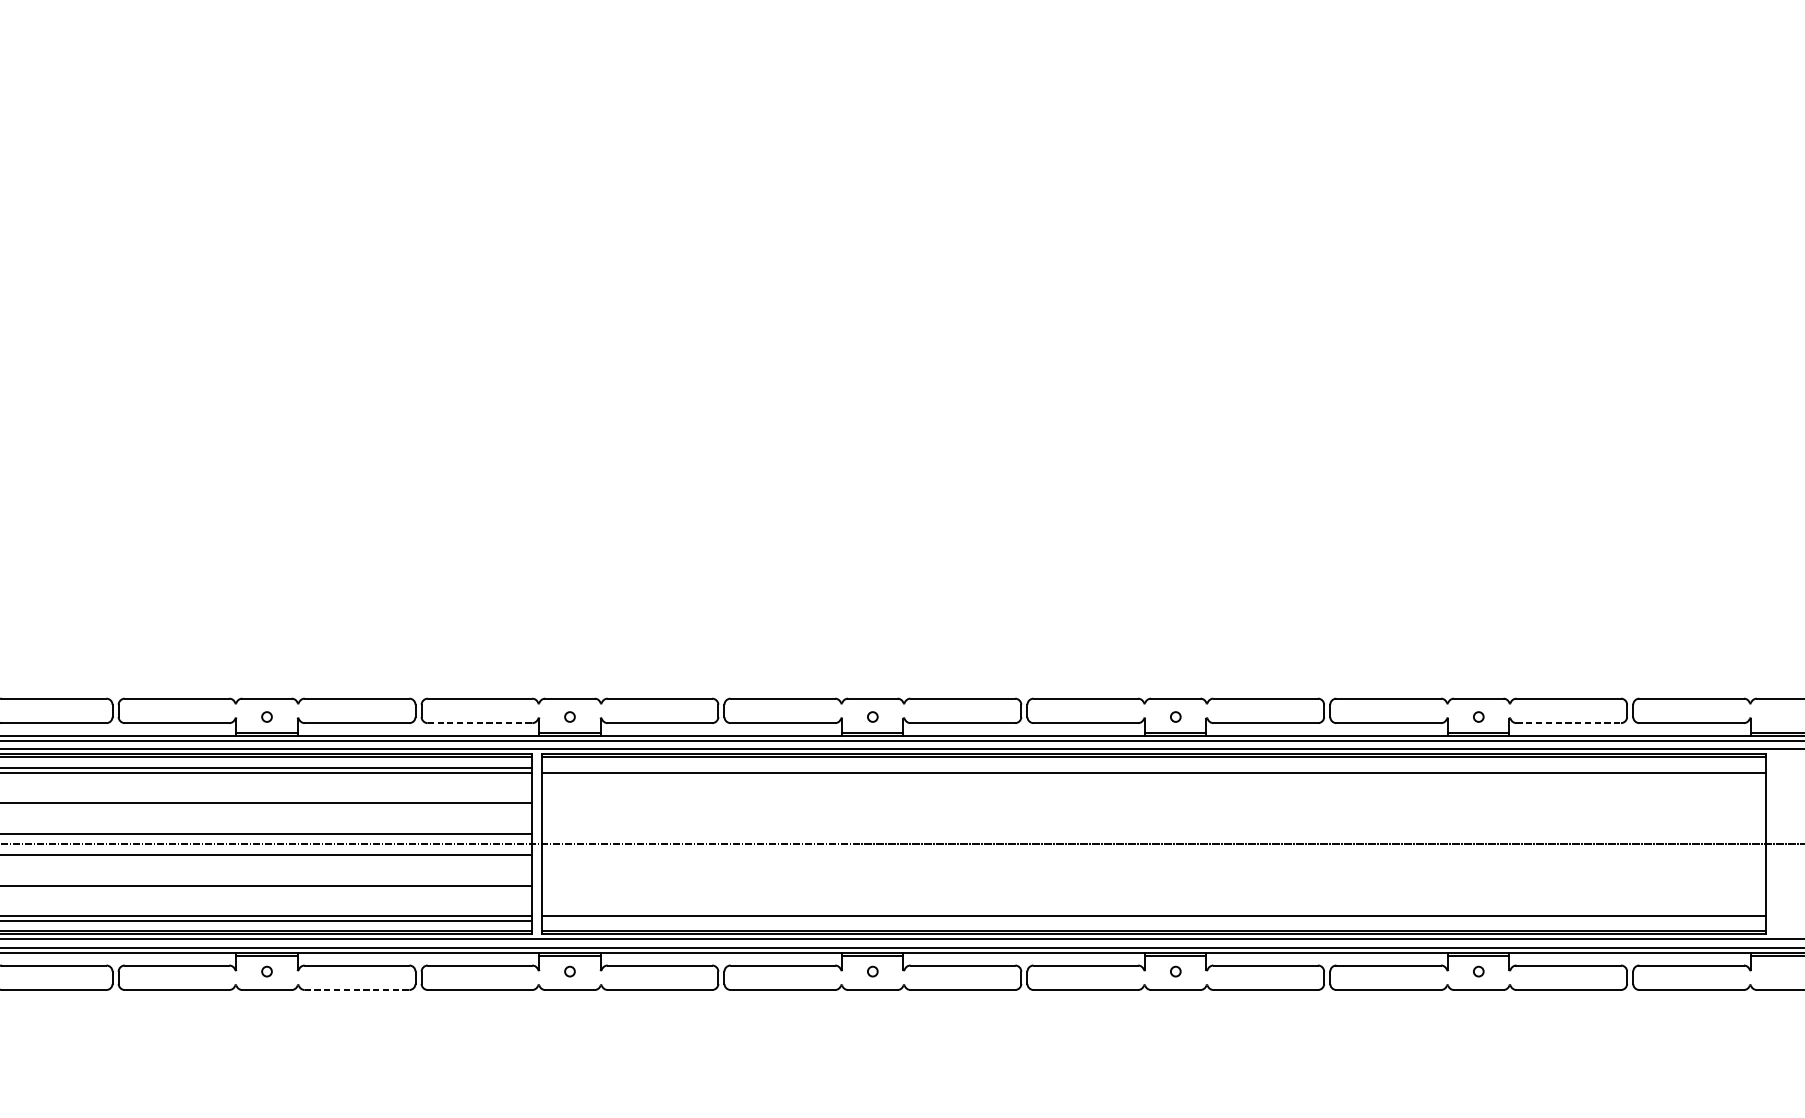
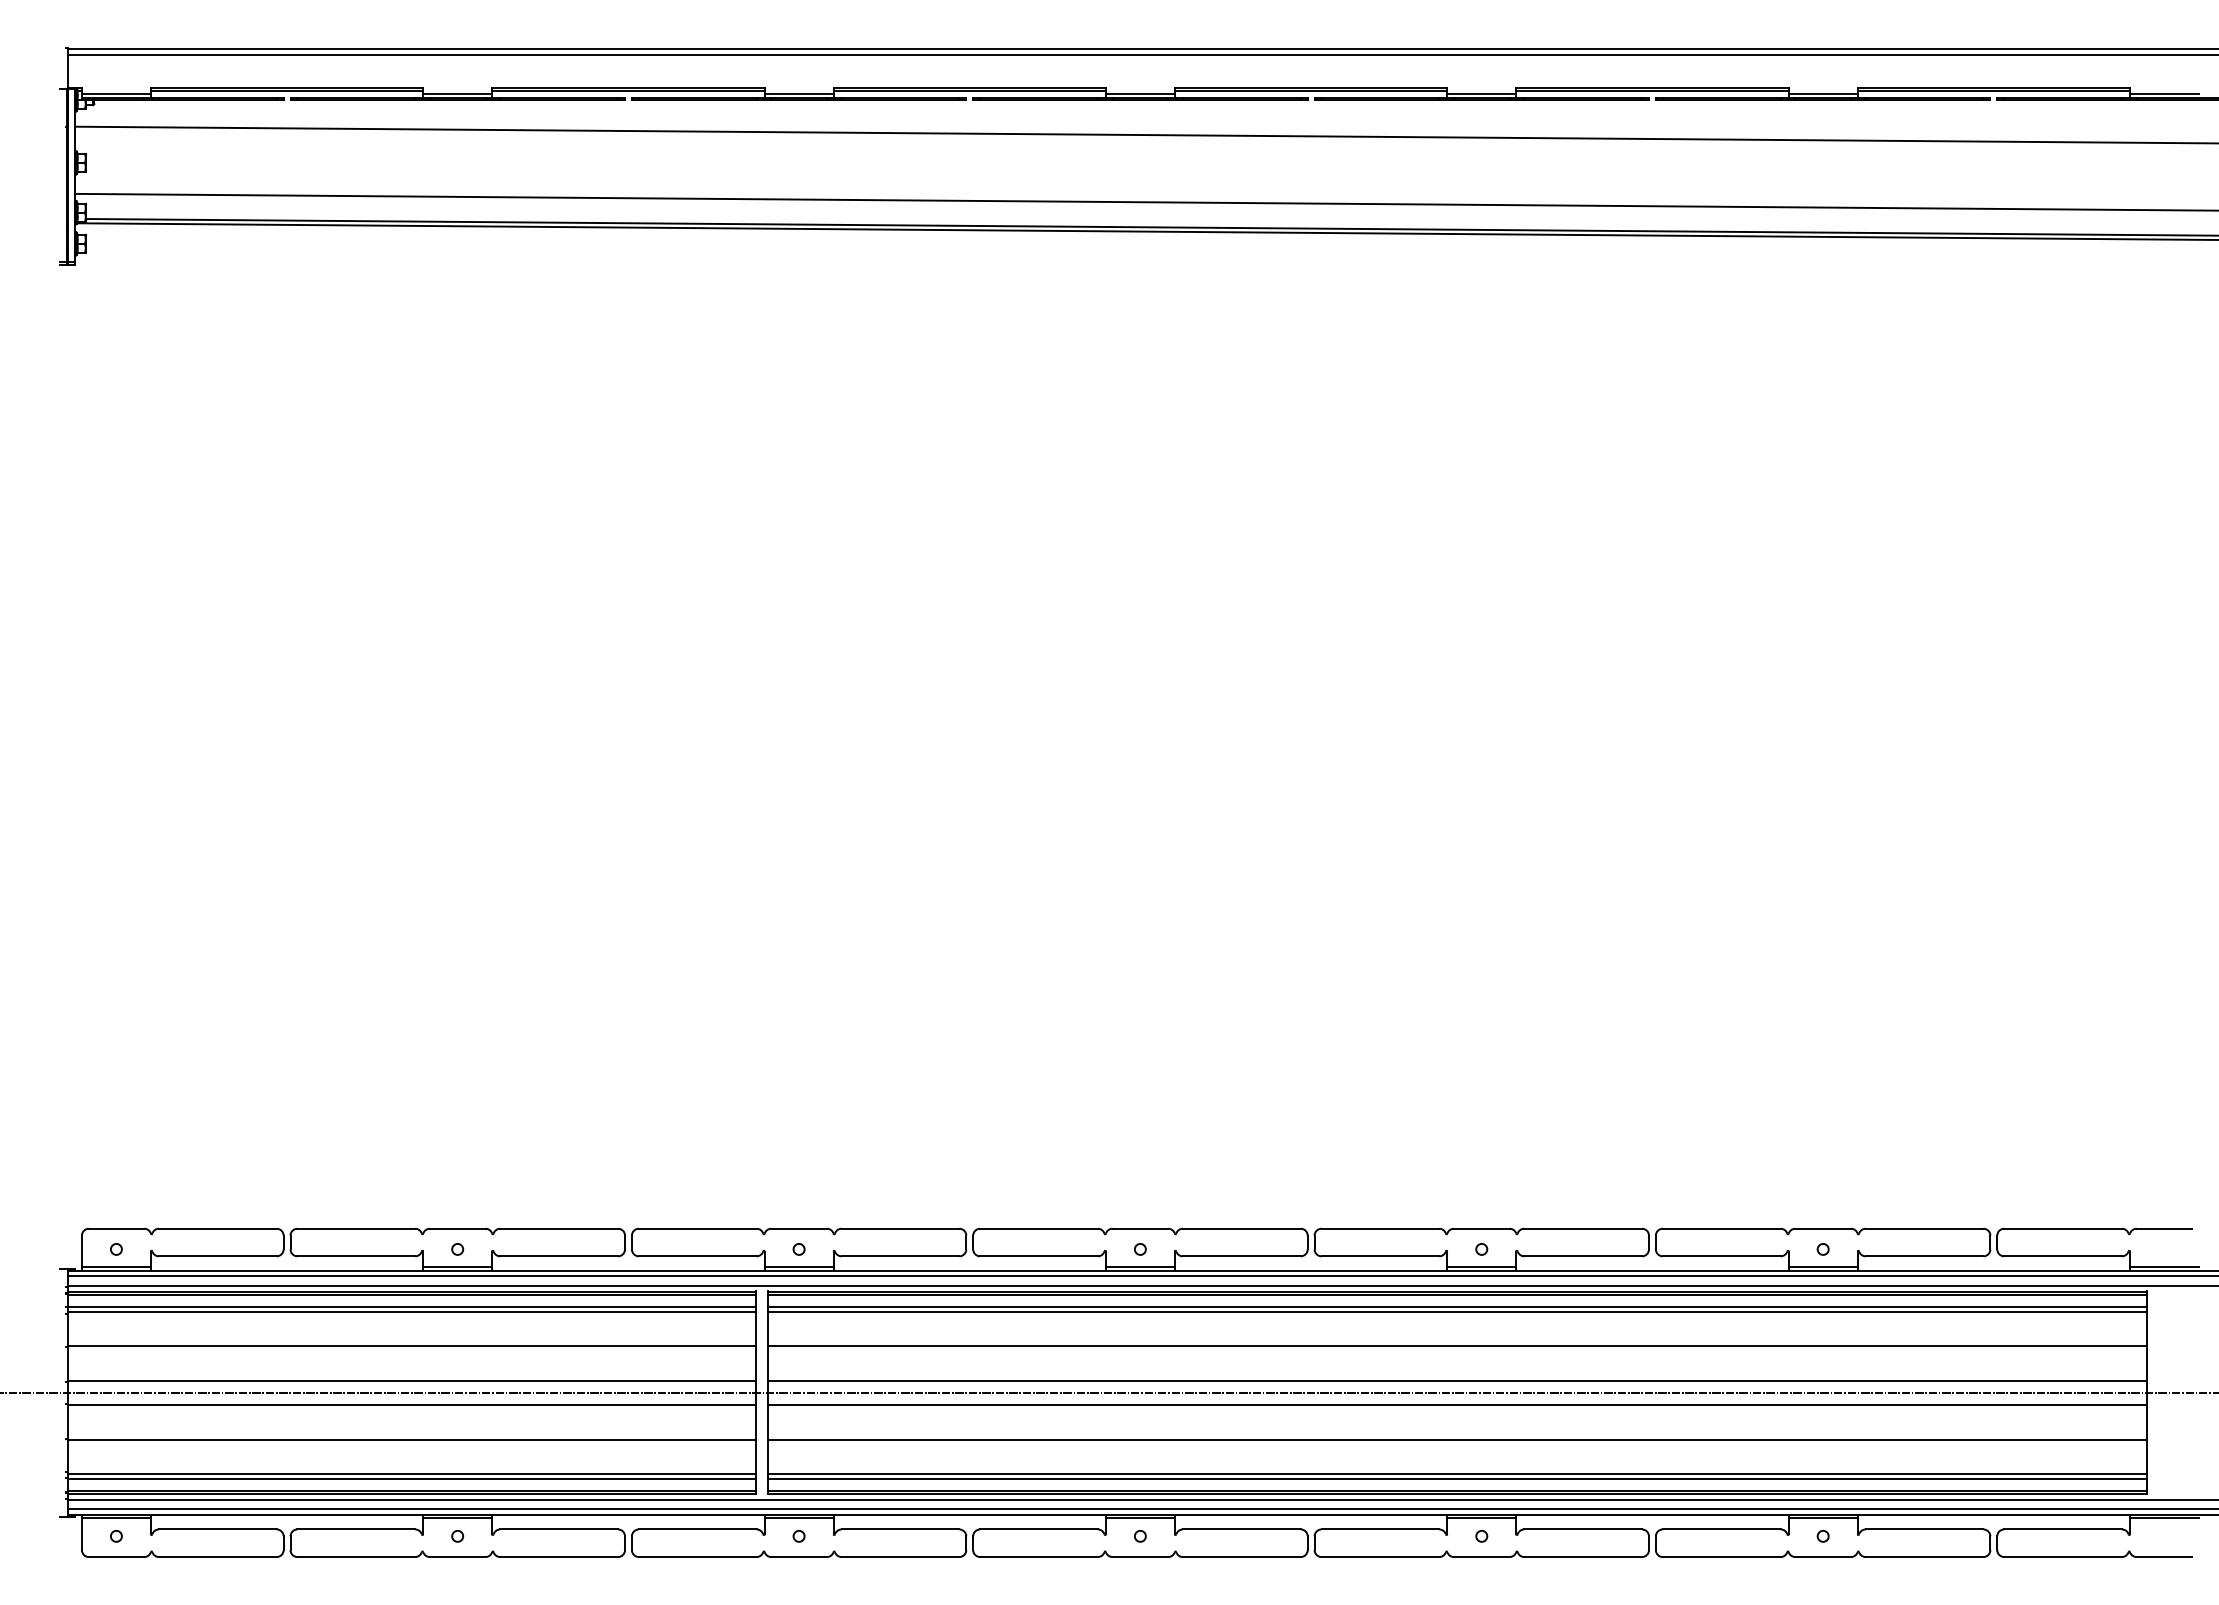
line: (479, 723) -> (697, 1256), dashed -> solid
line: (1568, 723) -> (1924, 1256), dashed -> solid
line: (1153, 767) -> (1456, 1306), added
line: (1153, 802) -> (1456, 1345), added
line: (1153, 833) -> (1456, 1380), added
line: (1153, 854) -> (1456, 1404), added
line: (1153, 885) -> (1456, 1439), added
line: (1153, 921) -> (1456, 1479), added
line: (357, 990) -> (559, 1557), dashed -> solid

